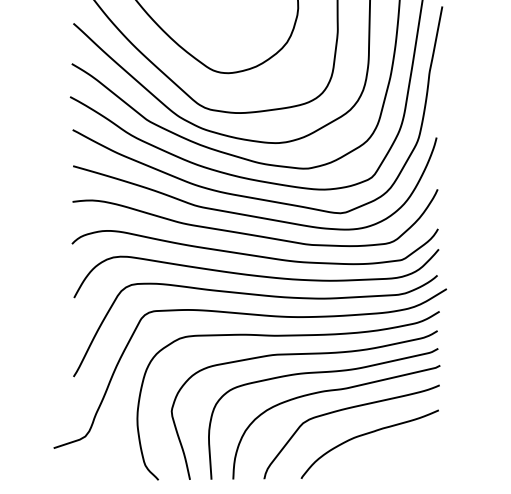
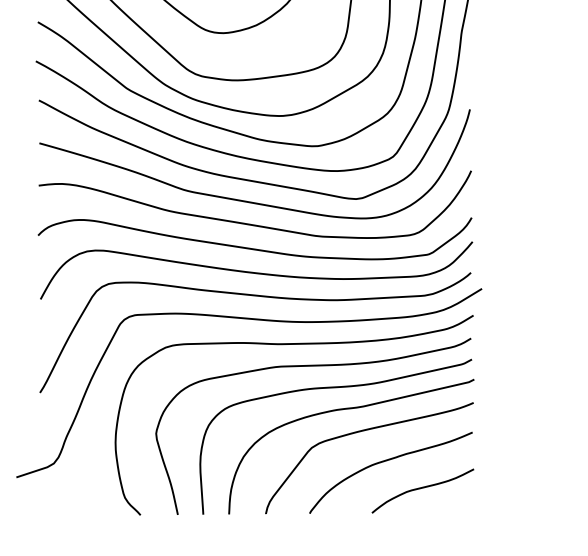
curve: (395, 458) -> (421, 489), added

